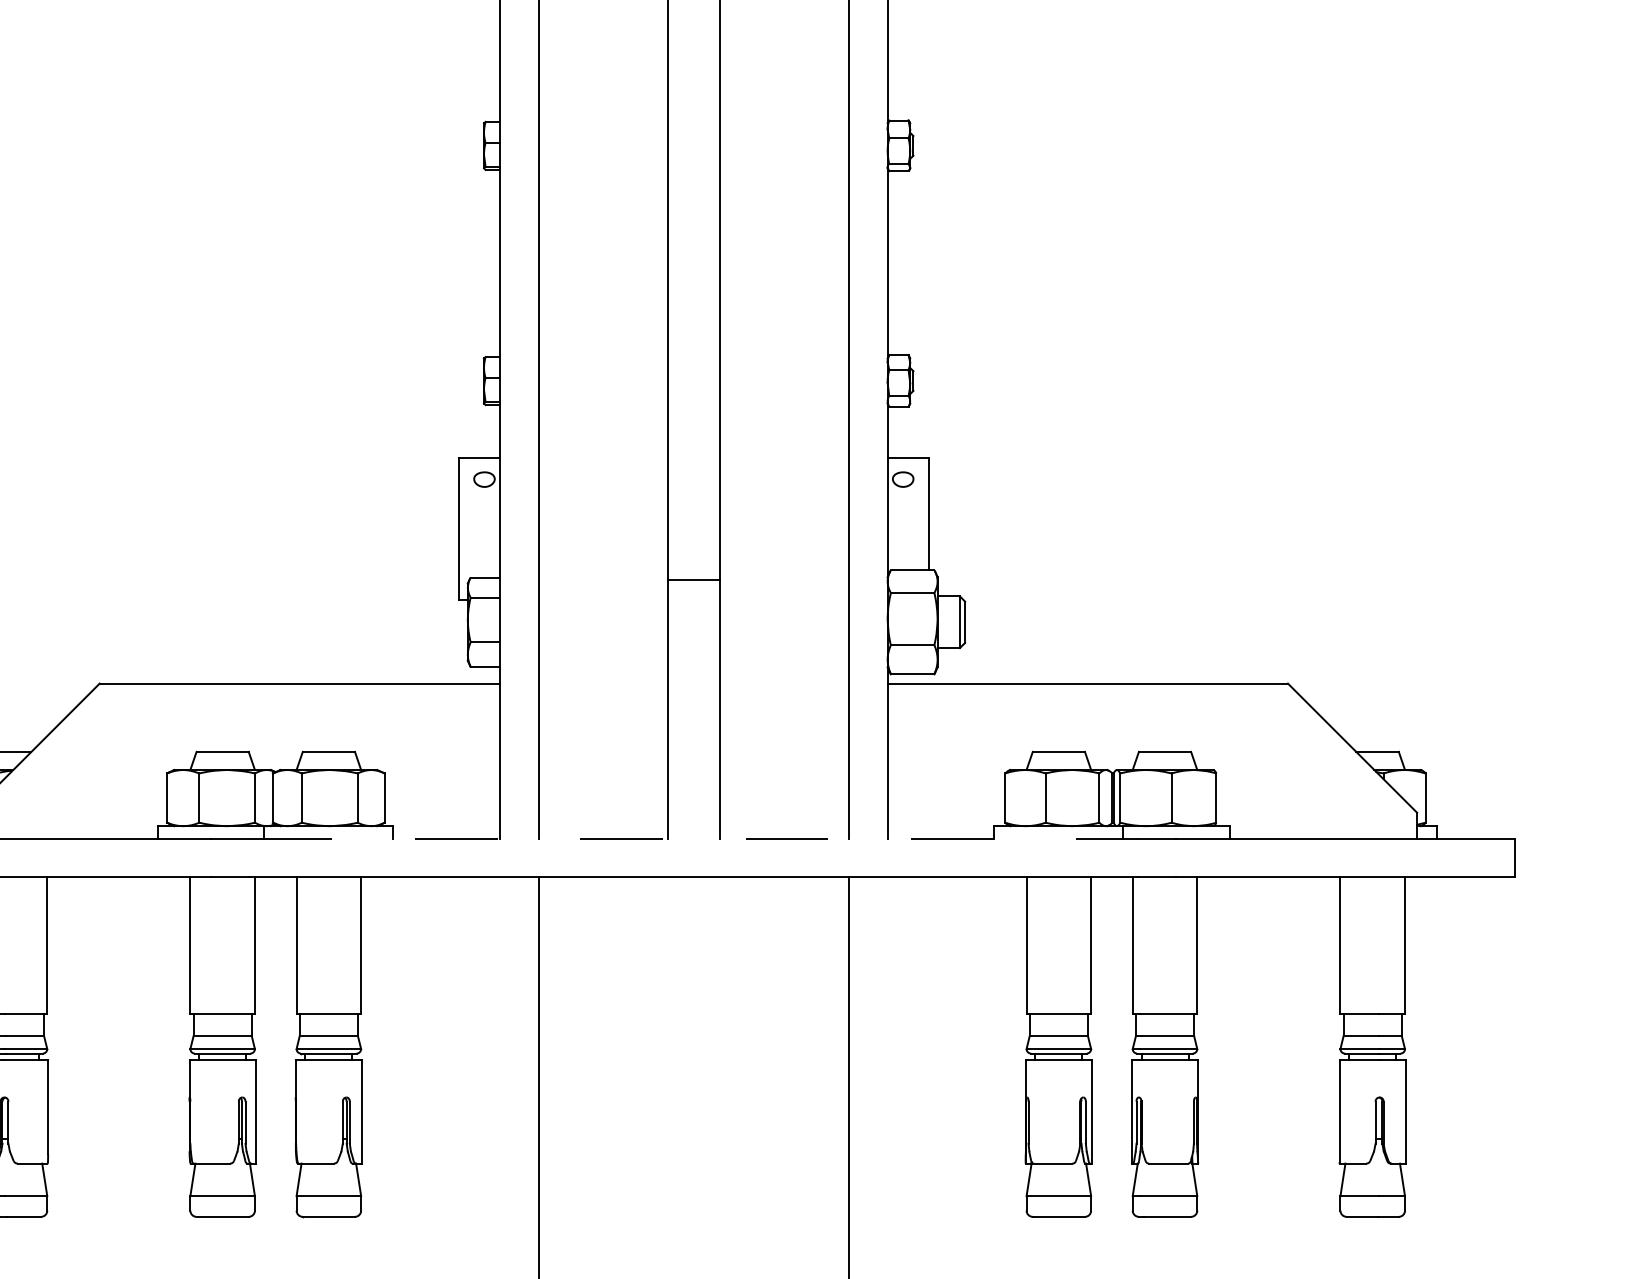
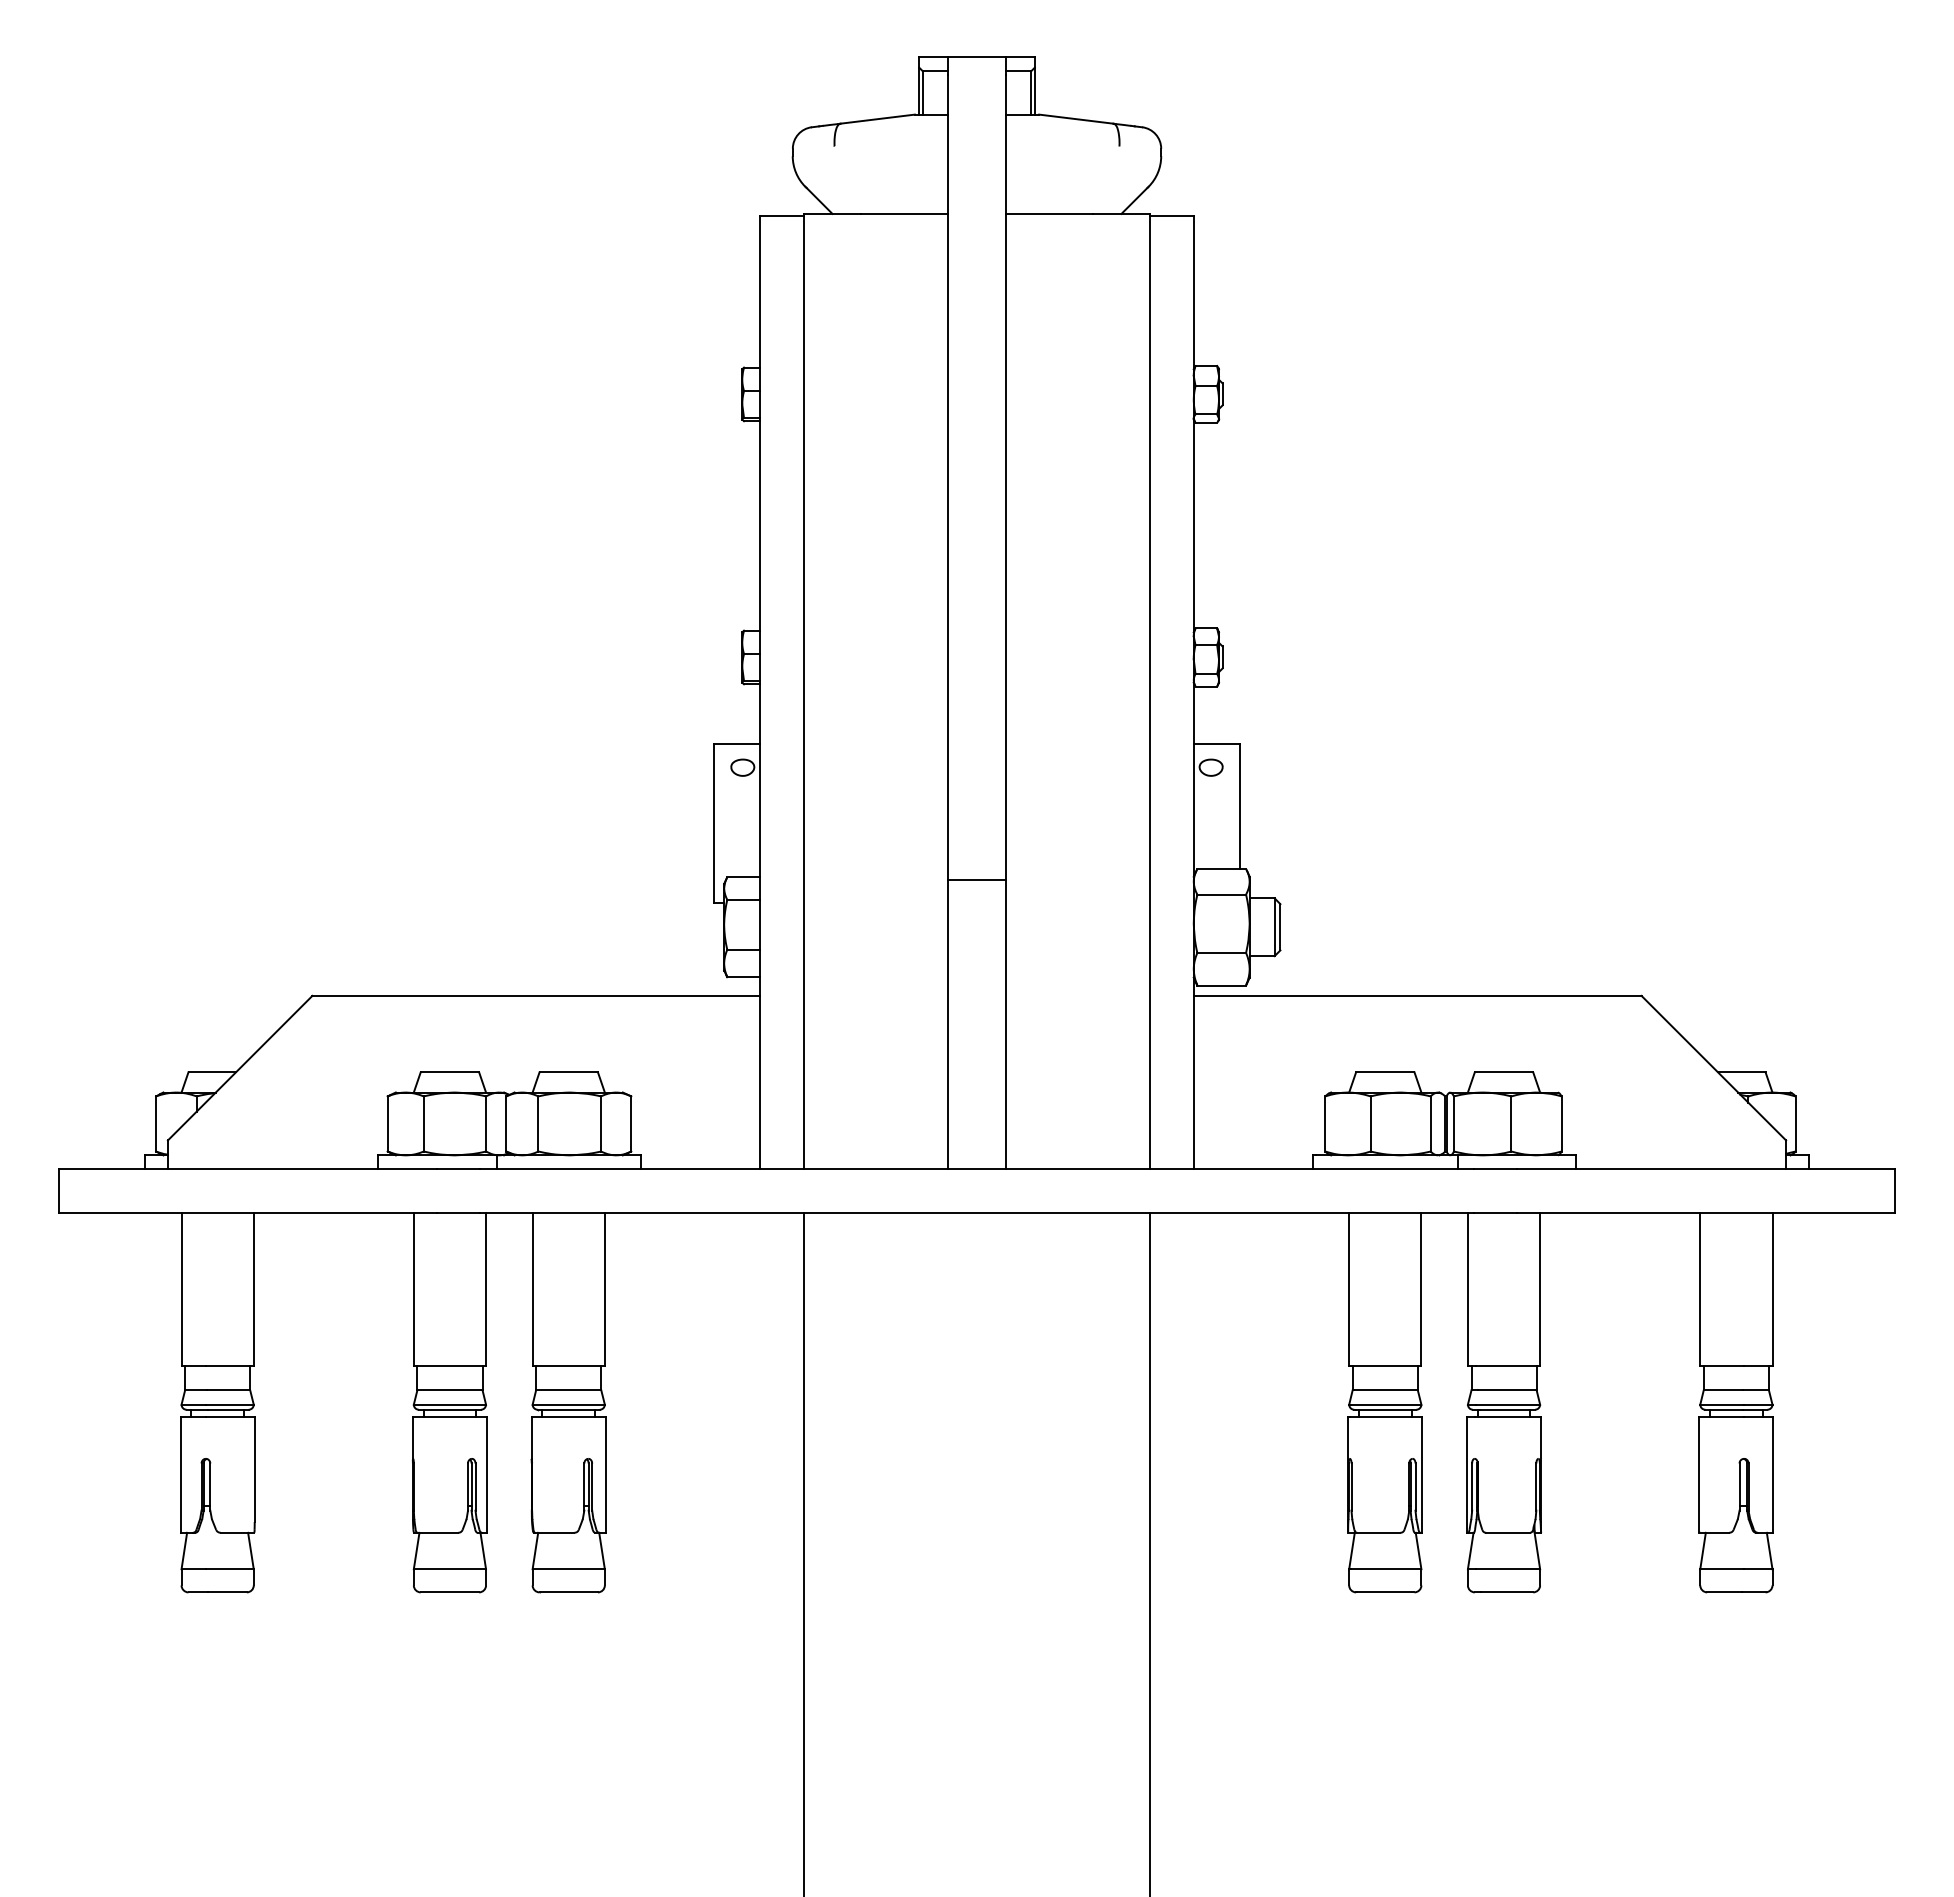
line: (693, 838) -> (976, 1169), dashed -> solid

